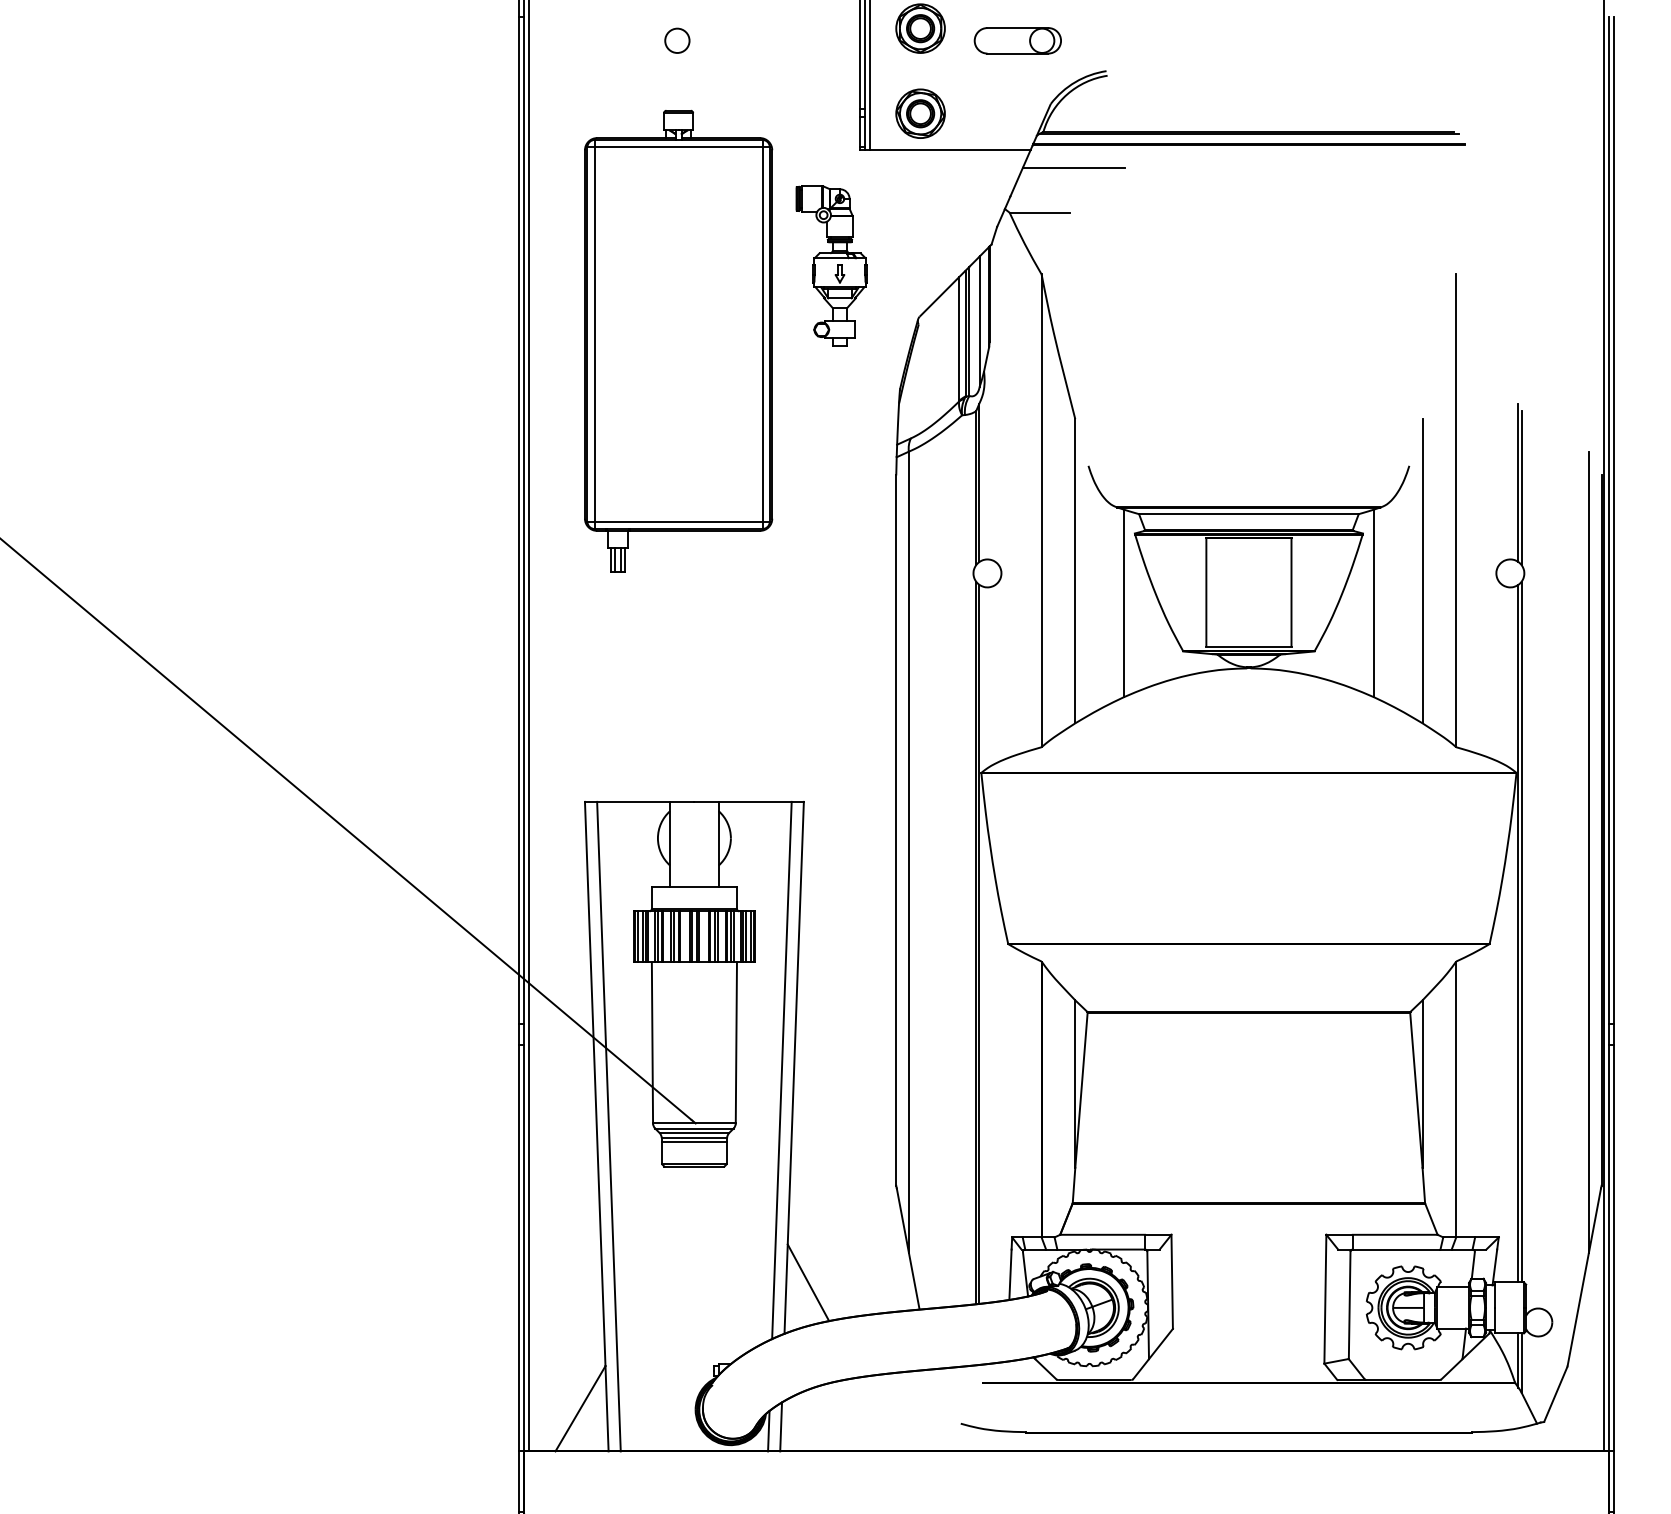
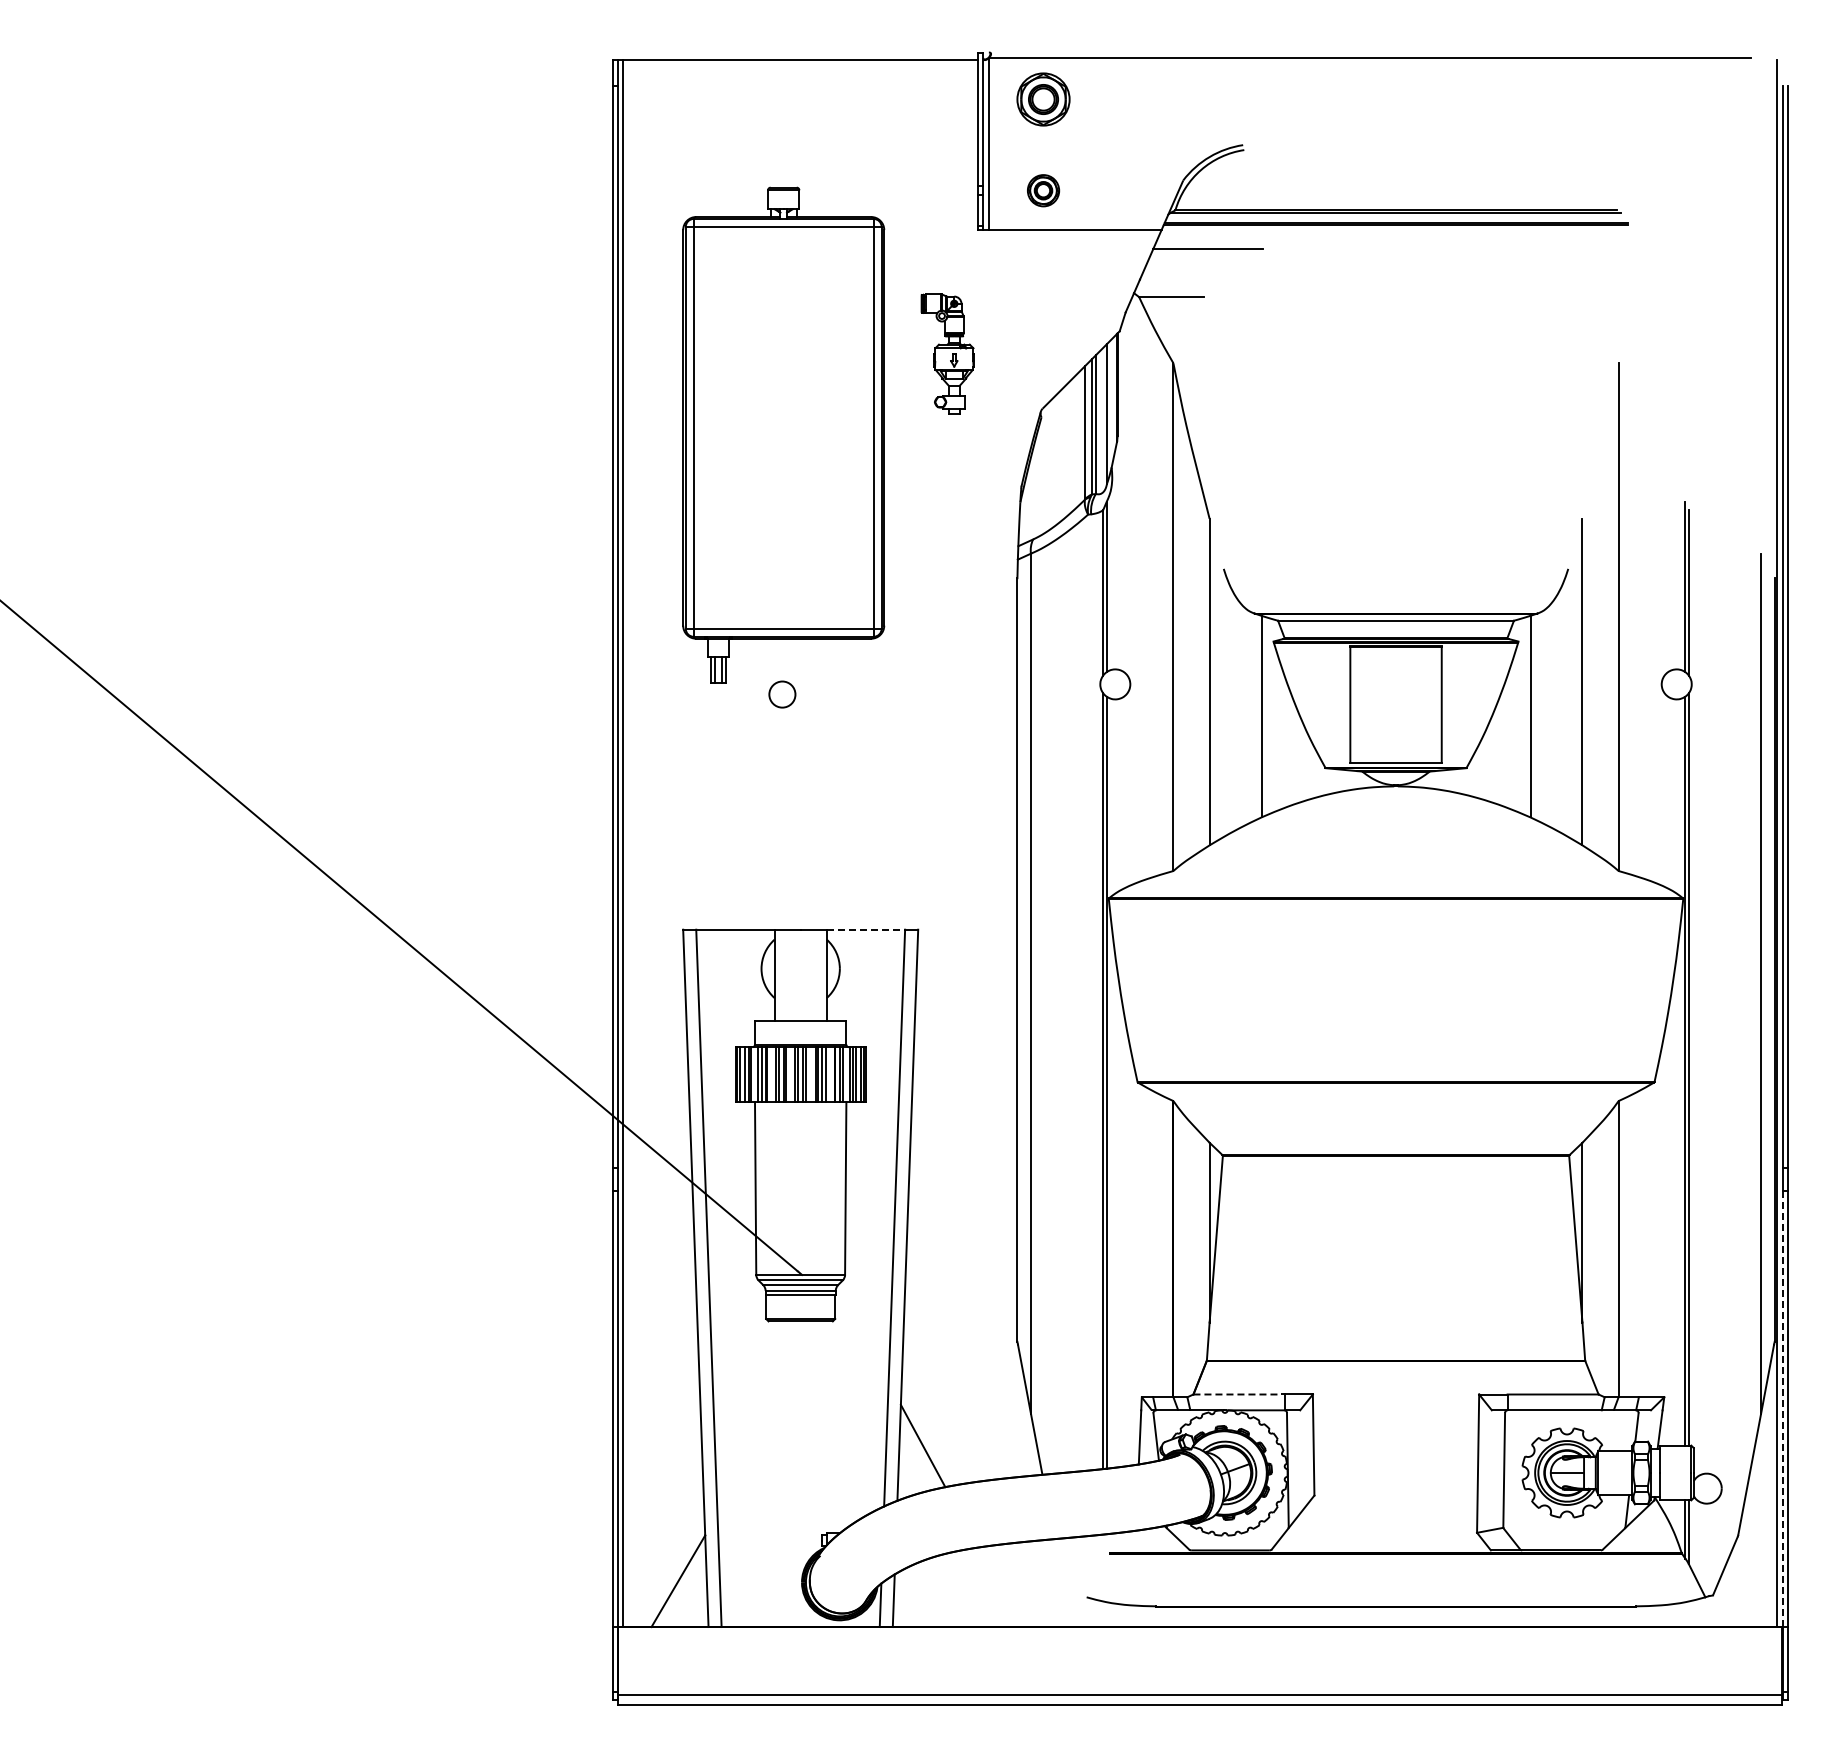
circle: (677, 40) -> (782, 694), moved
part: (1017, 40) -> (1147, 112), removed
part: (920, 113) -> (1043, 190), size x0.6
part: (831, 265) -> (947, 353), size x0.7
line: (755, 801) -> (866, 929), solid -> dashed
line: (1102, 1234) -> (1238, 1394), solid -> dashed
line: (1608, 1247) -> (1782, 1408), solid -> dashed

